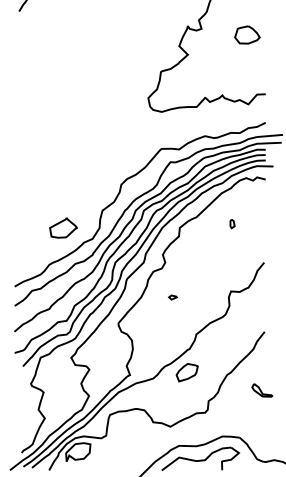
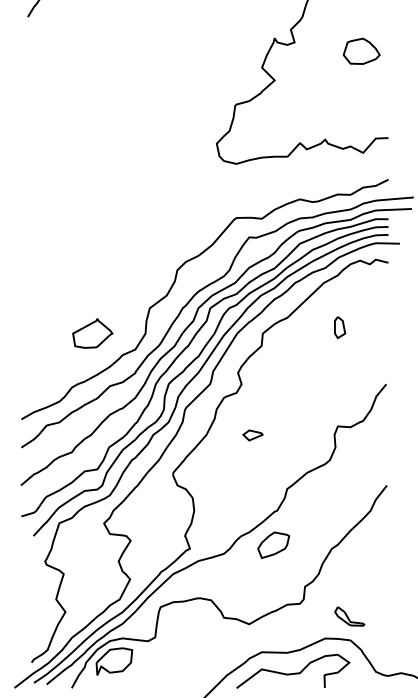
part: (232, 223) -> (339, 327), size x1.67
part: (172, 297) -> (252, 435), size x1.67
part: (262, 390) -> (350, 616), moved

